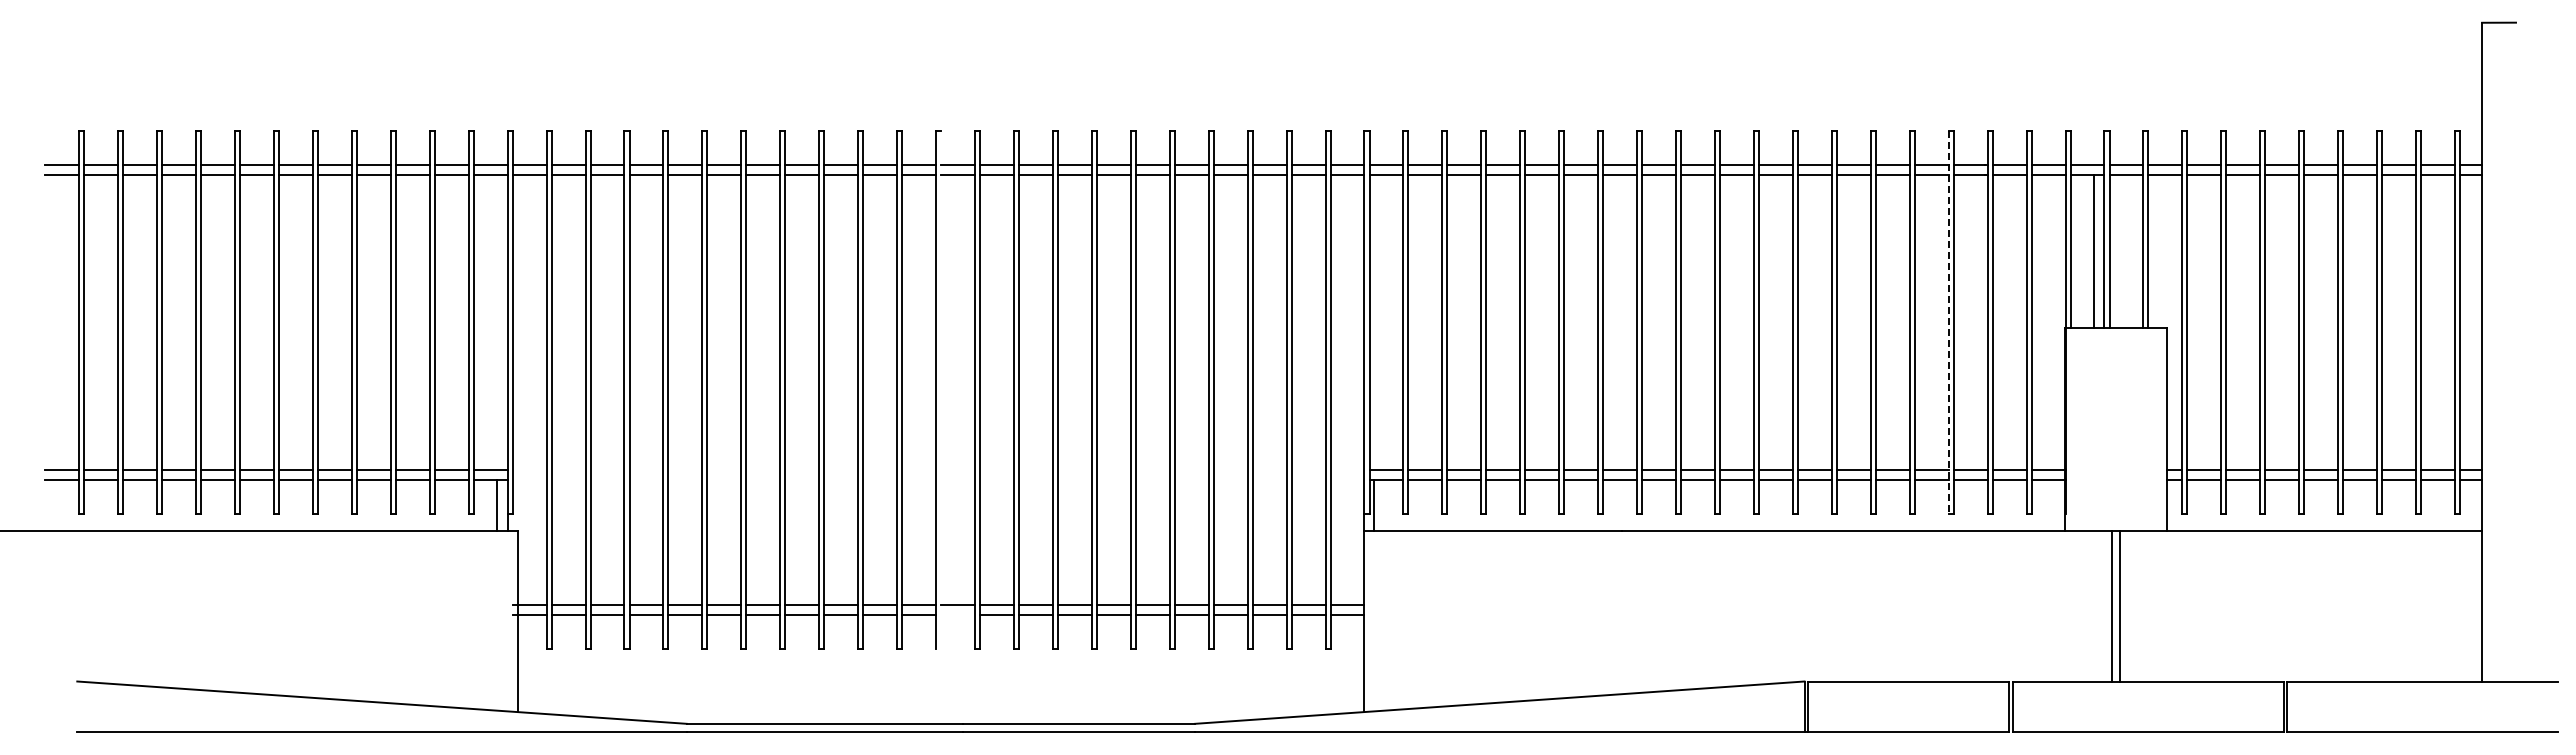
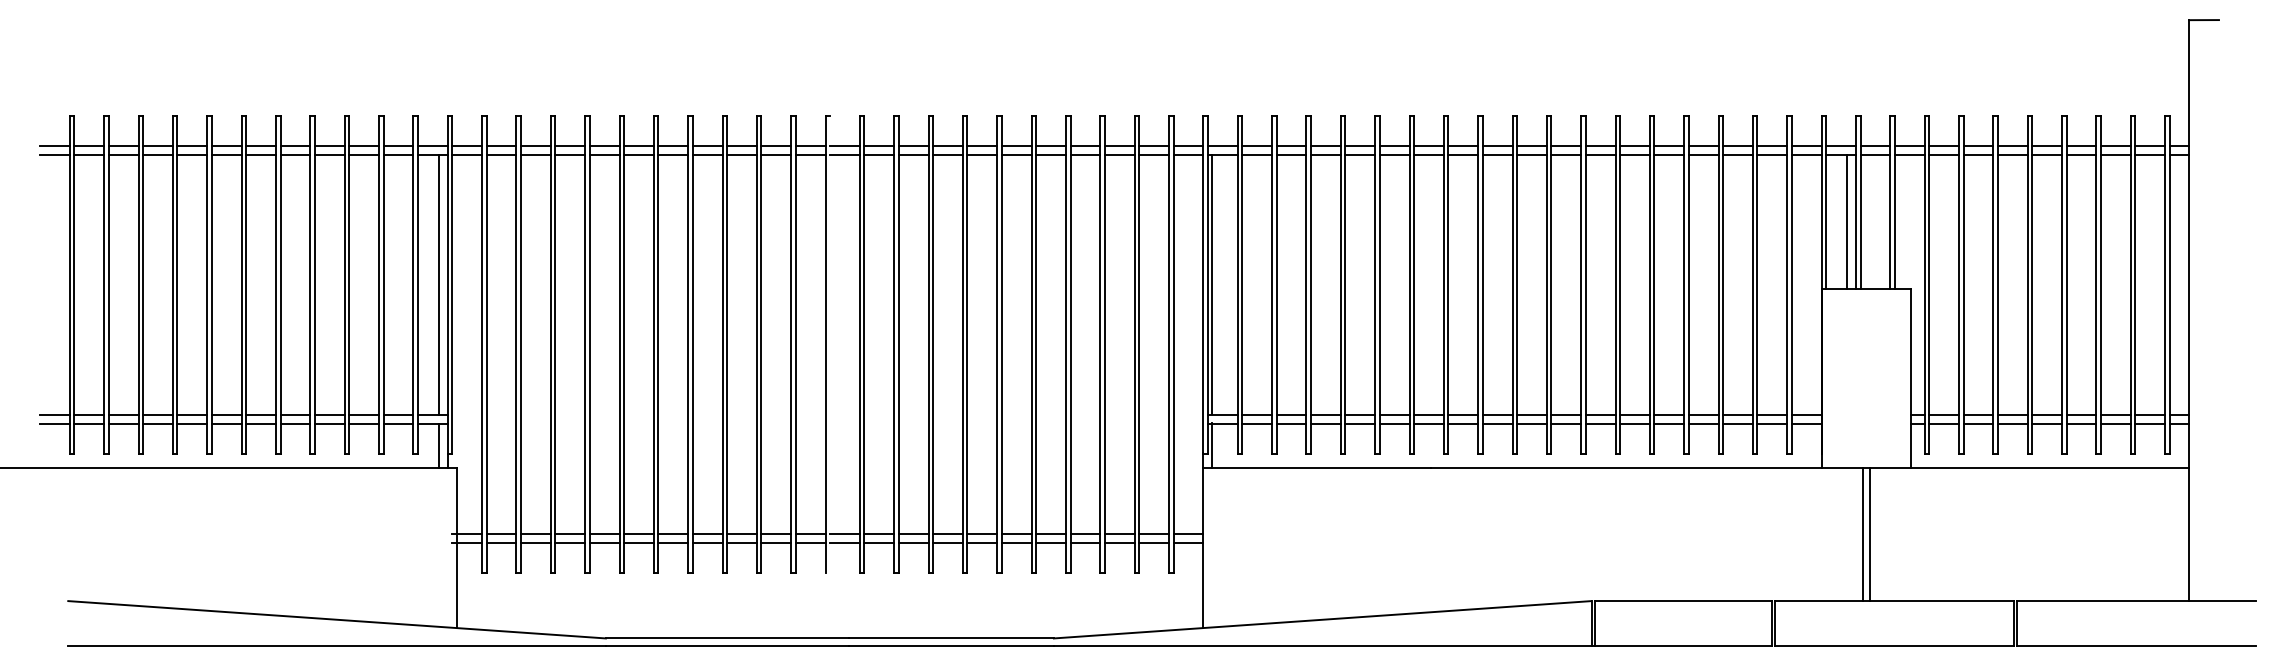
line: (497, 322) -> (438, 284), added
line: (1374, 322) -> (1212, 284), added
line: (1948, 323) -> (1718, 285), dashed -> solid
line: (957, 615) -> (844, 542), added

